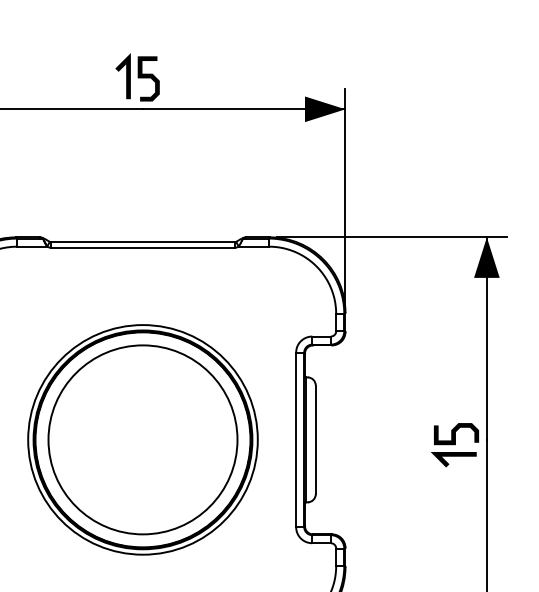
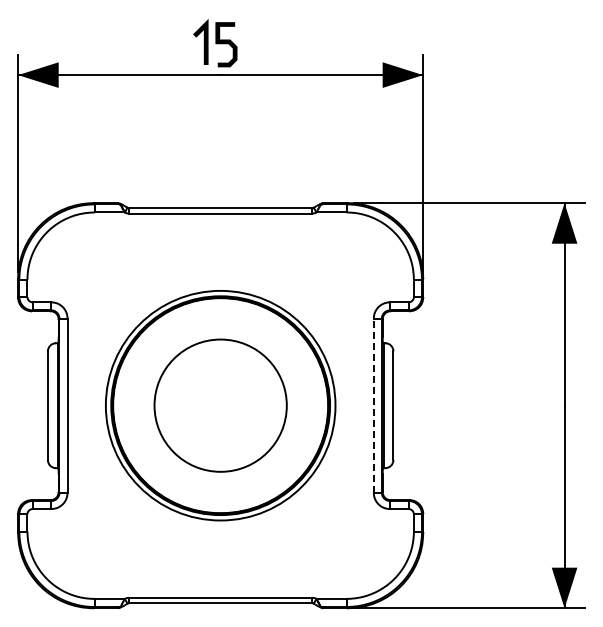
circle: (142, 439) -> (220, 405), size x0.7
line: (295, 439) -> (373, 405), solid -> dashed
part: (454, 444) -> (532, 410), removed

